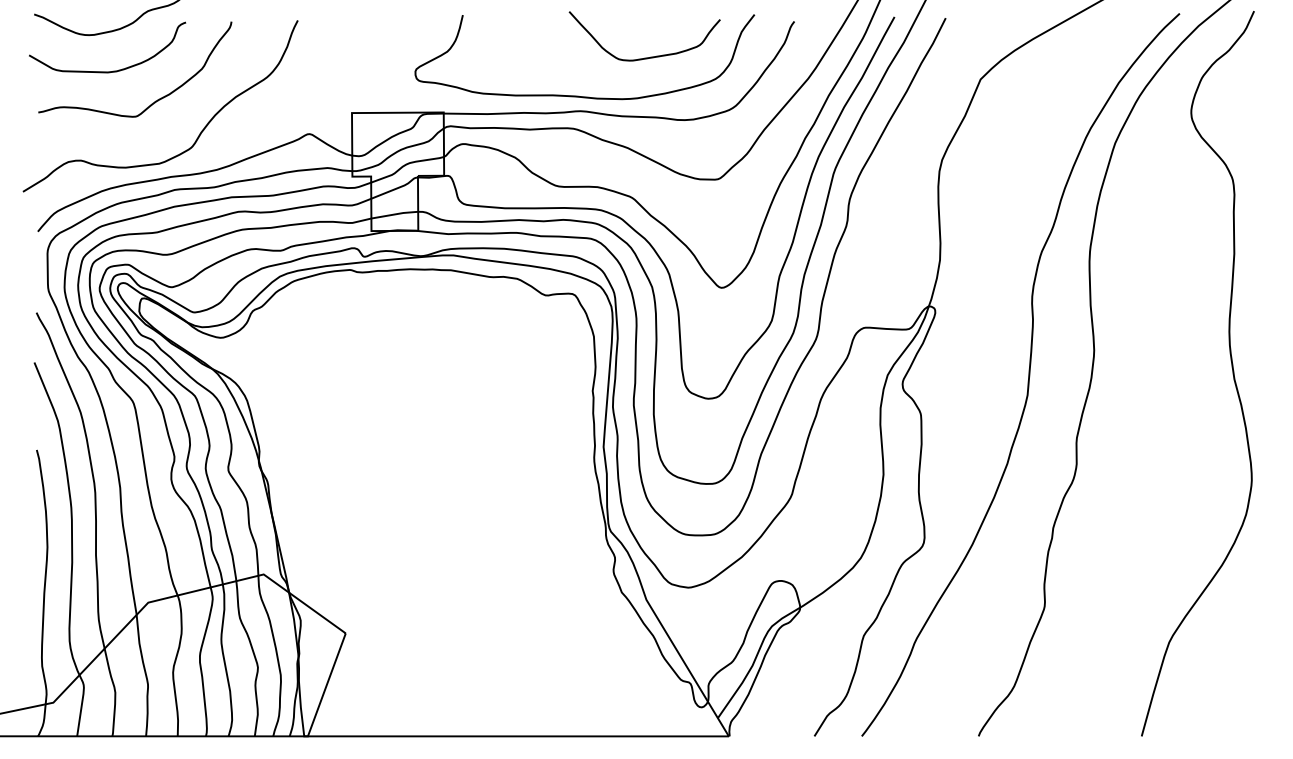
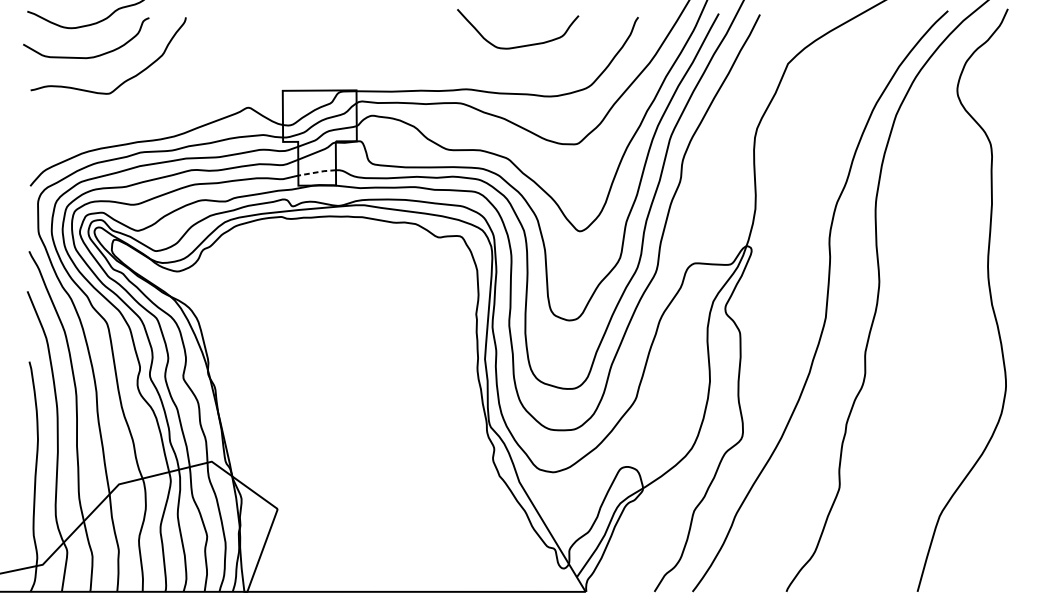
curve: (578, 95) -> (464, 76), removed
curve: (199, 133) -> (160, 107), removed
line: (394, 214) -> (316, 172), solid -> dashed

